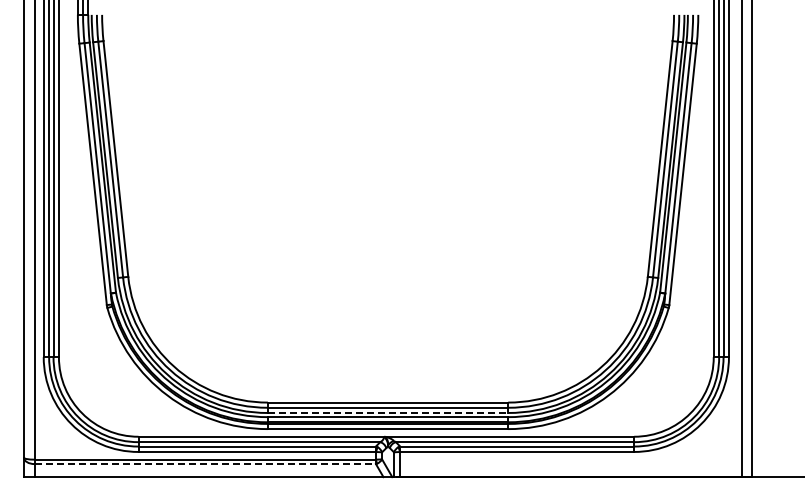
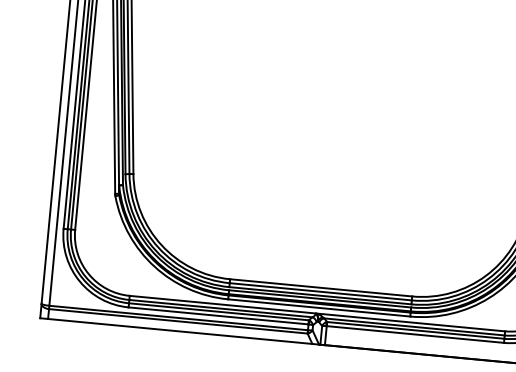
line: (388, 412) -> (320, 295), dashed -> solid
line: (205, 464) -> (178, 321), dashed -> solid

